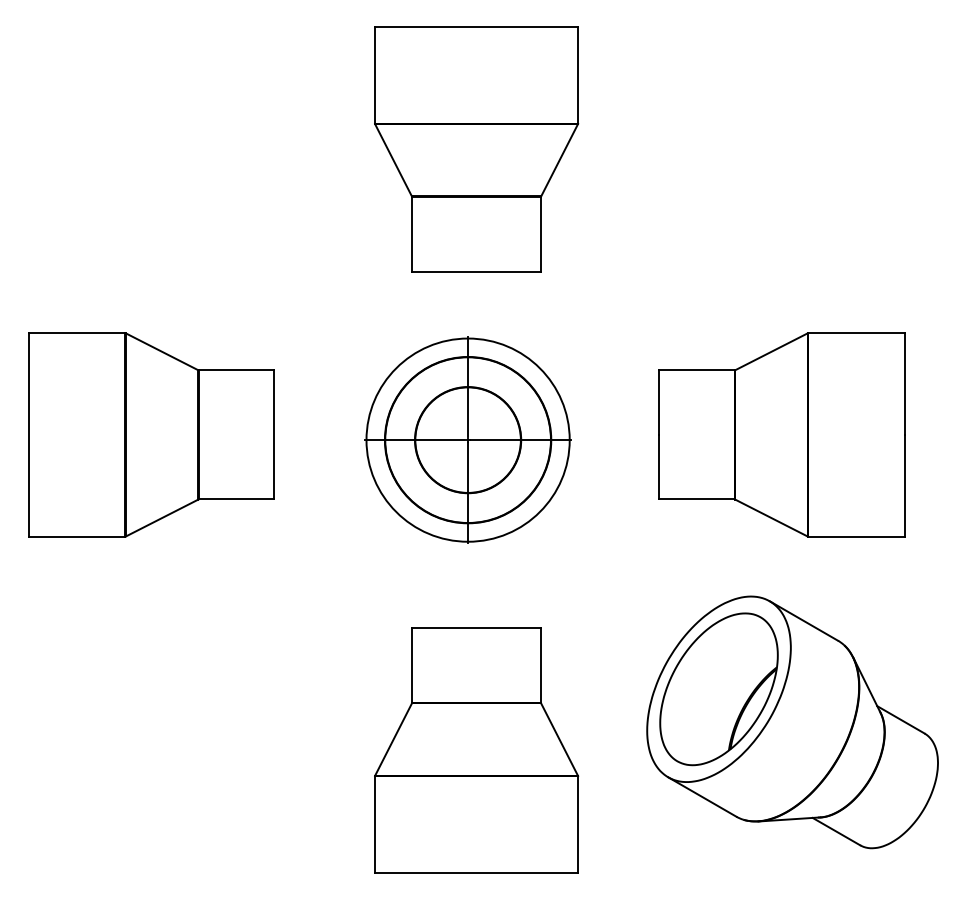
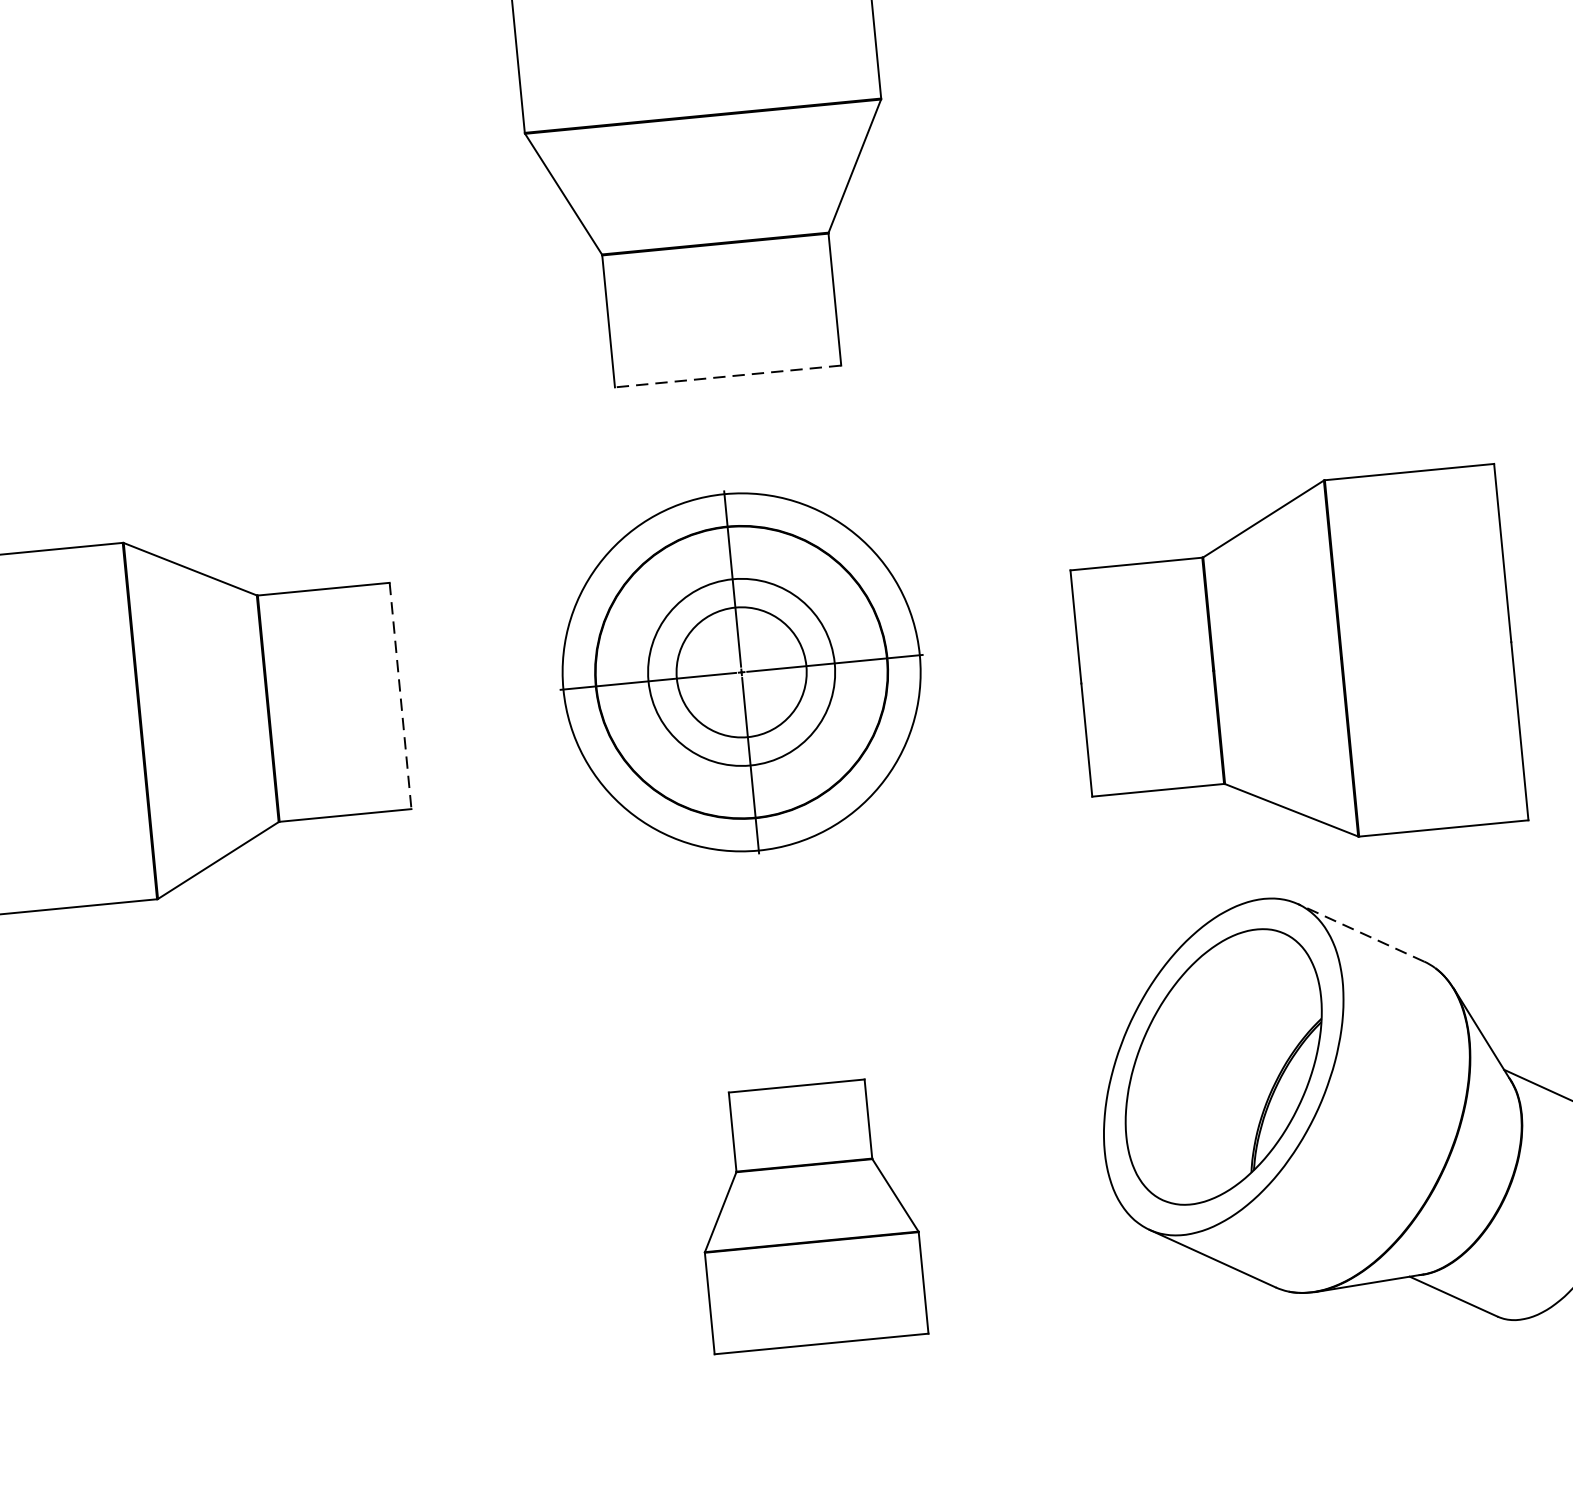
line: (476, 272) -> (728, 376), solid -> dashed
line: (274, 434) -> (401, 695), solid -> dashed
part: (781, 434) -> (1295, 662), moved
circle: (467, 439) -> (740, 671), size x0.7
line: (803, 620) -> (1360, 932), solid -> dashed
part: (476, 750) -> (808, 1215), size x0.6

